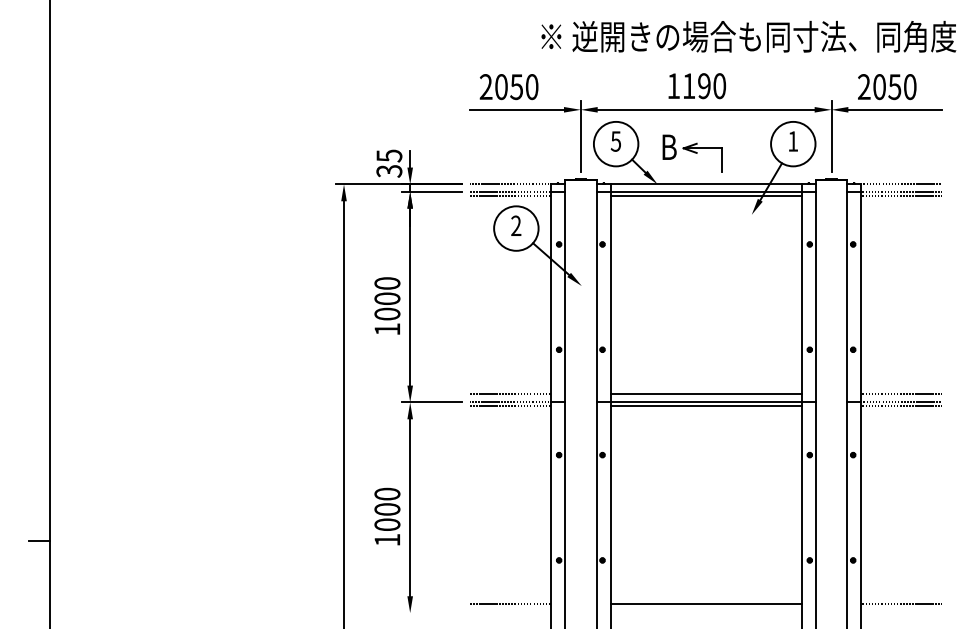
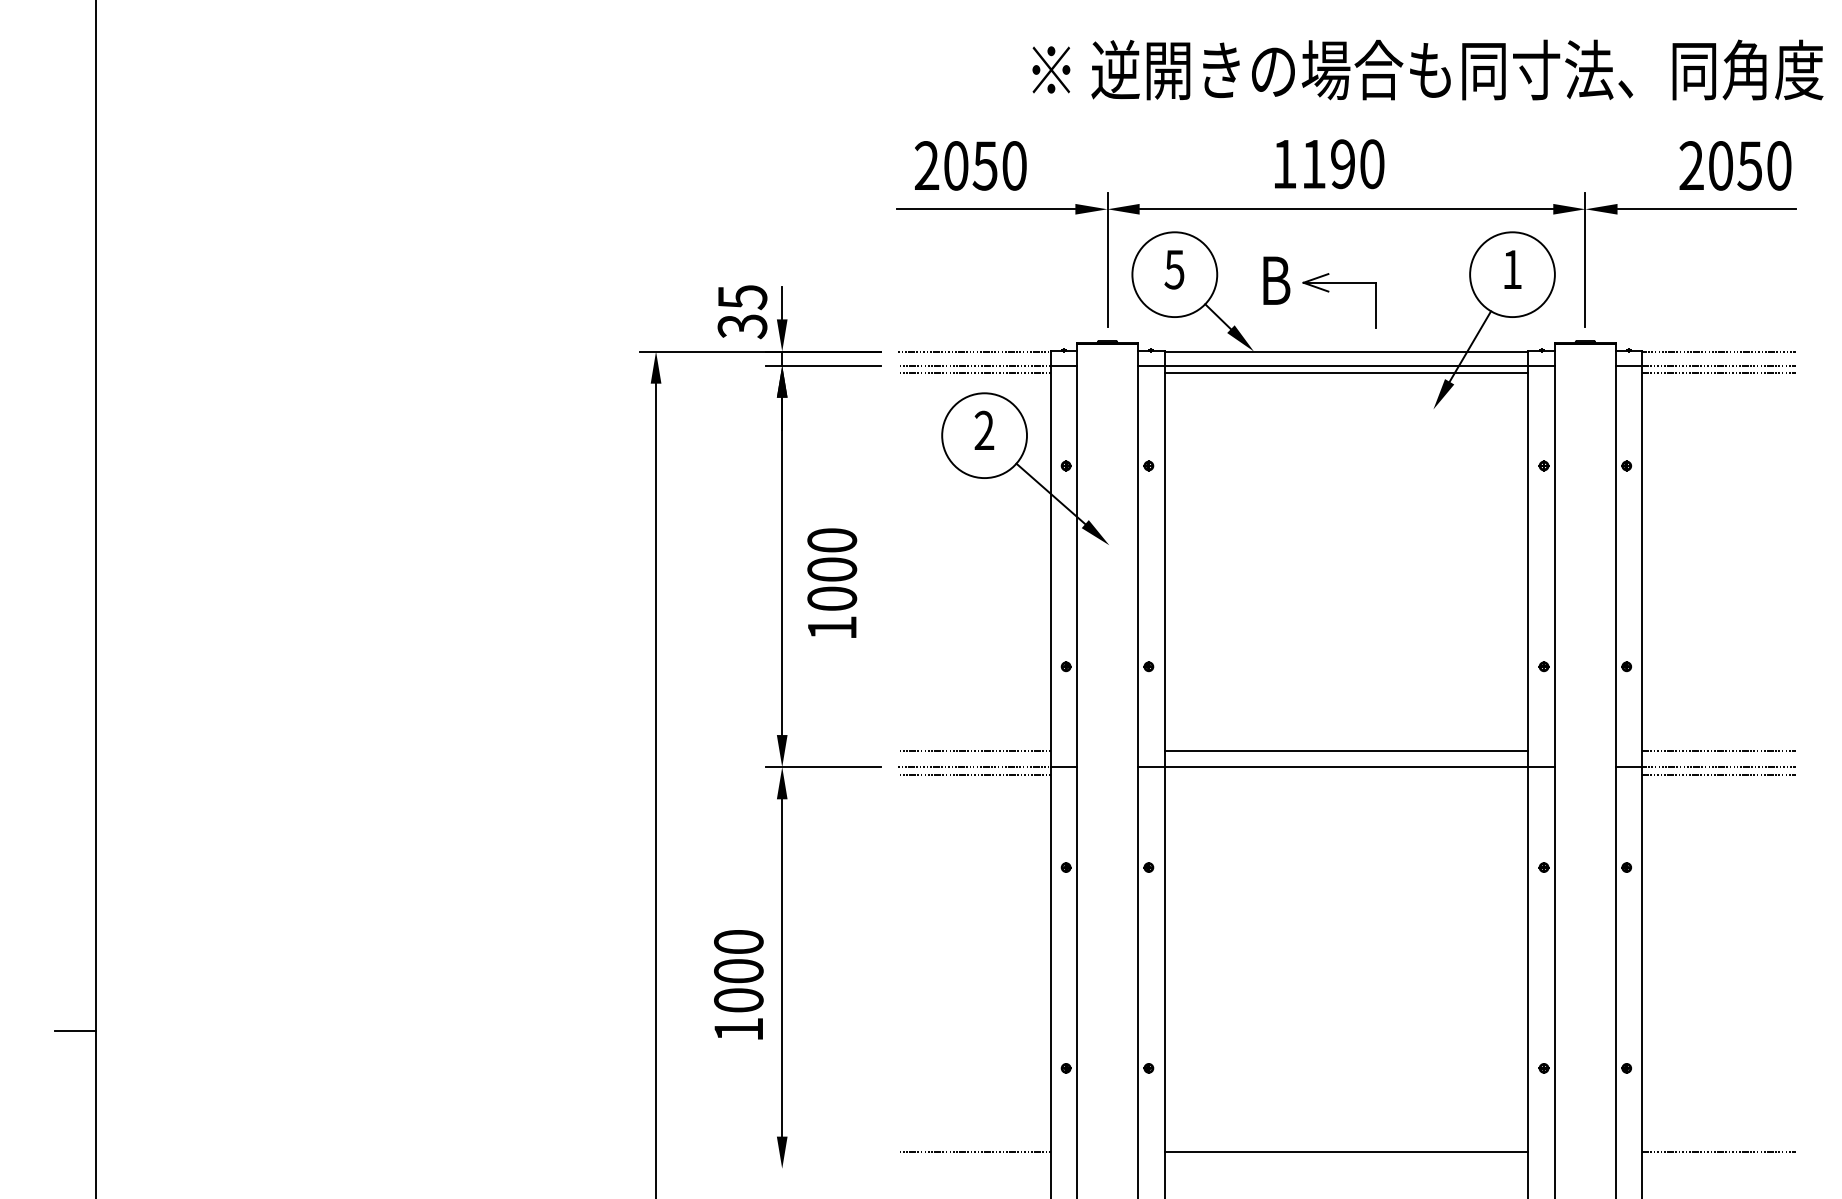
text: (887, 87) -> (1735, 166), moved
text: (387, 305) -> (832, 582), moved
line: (705, 406) -> (1345, 774), removed

